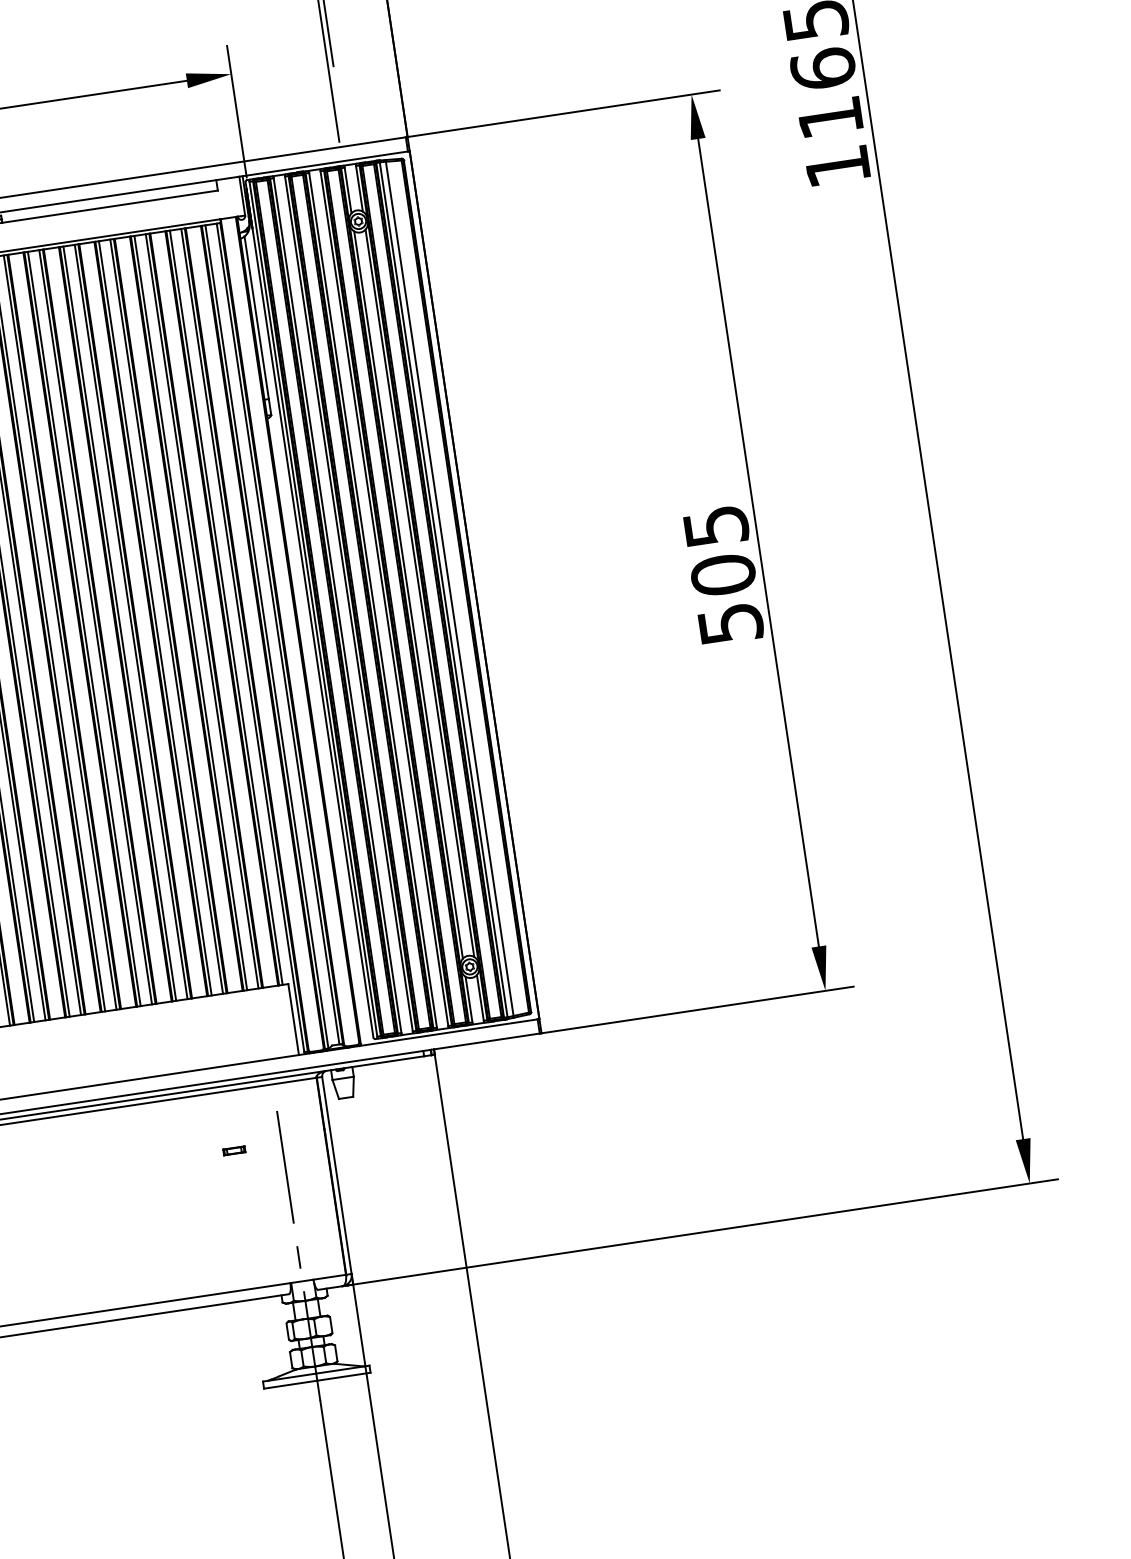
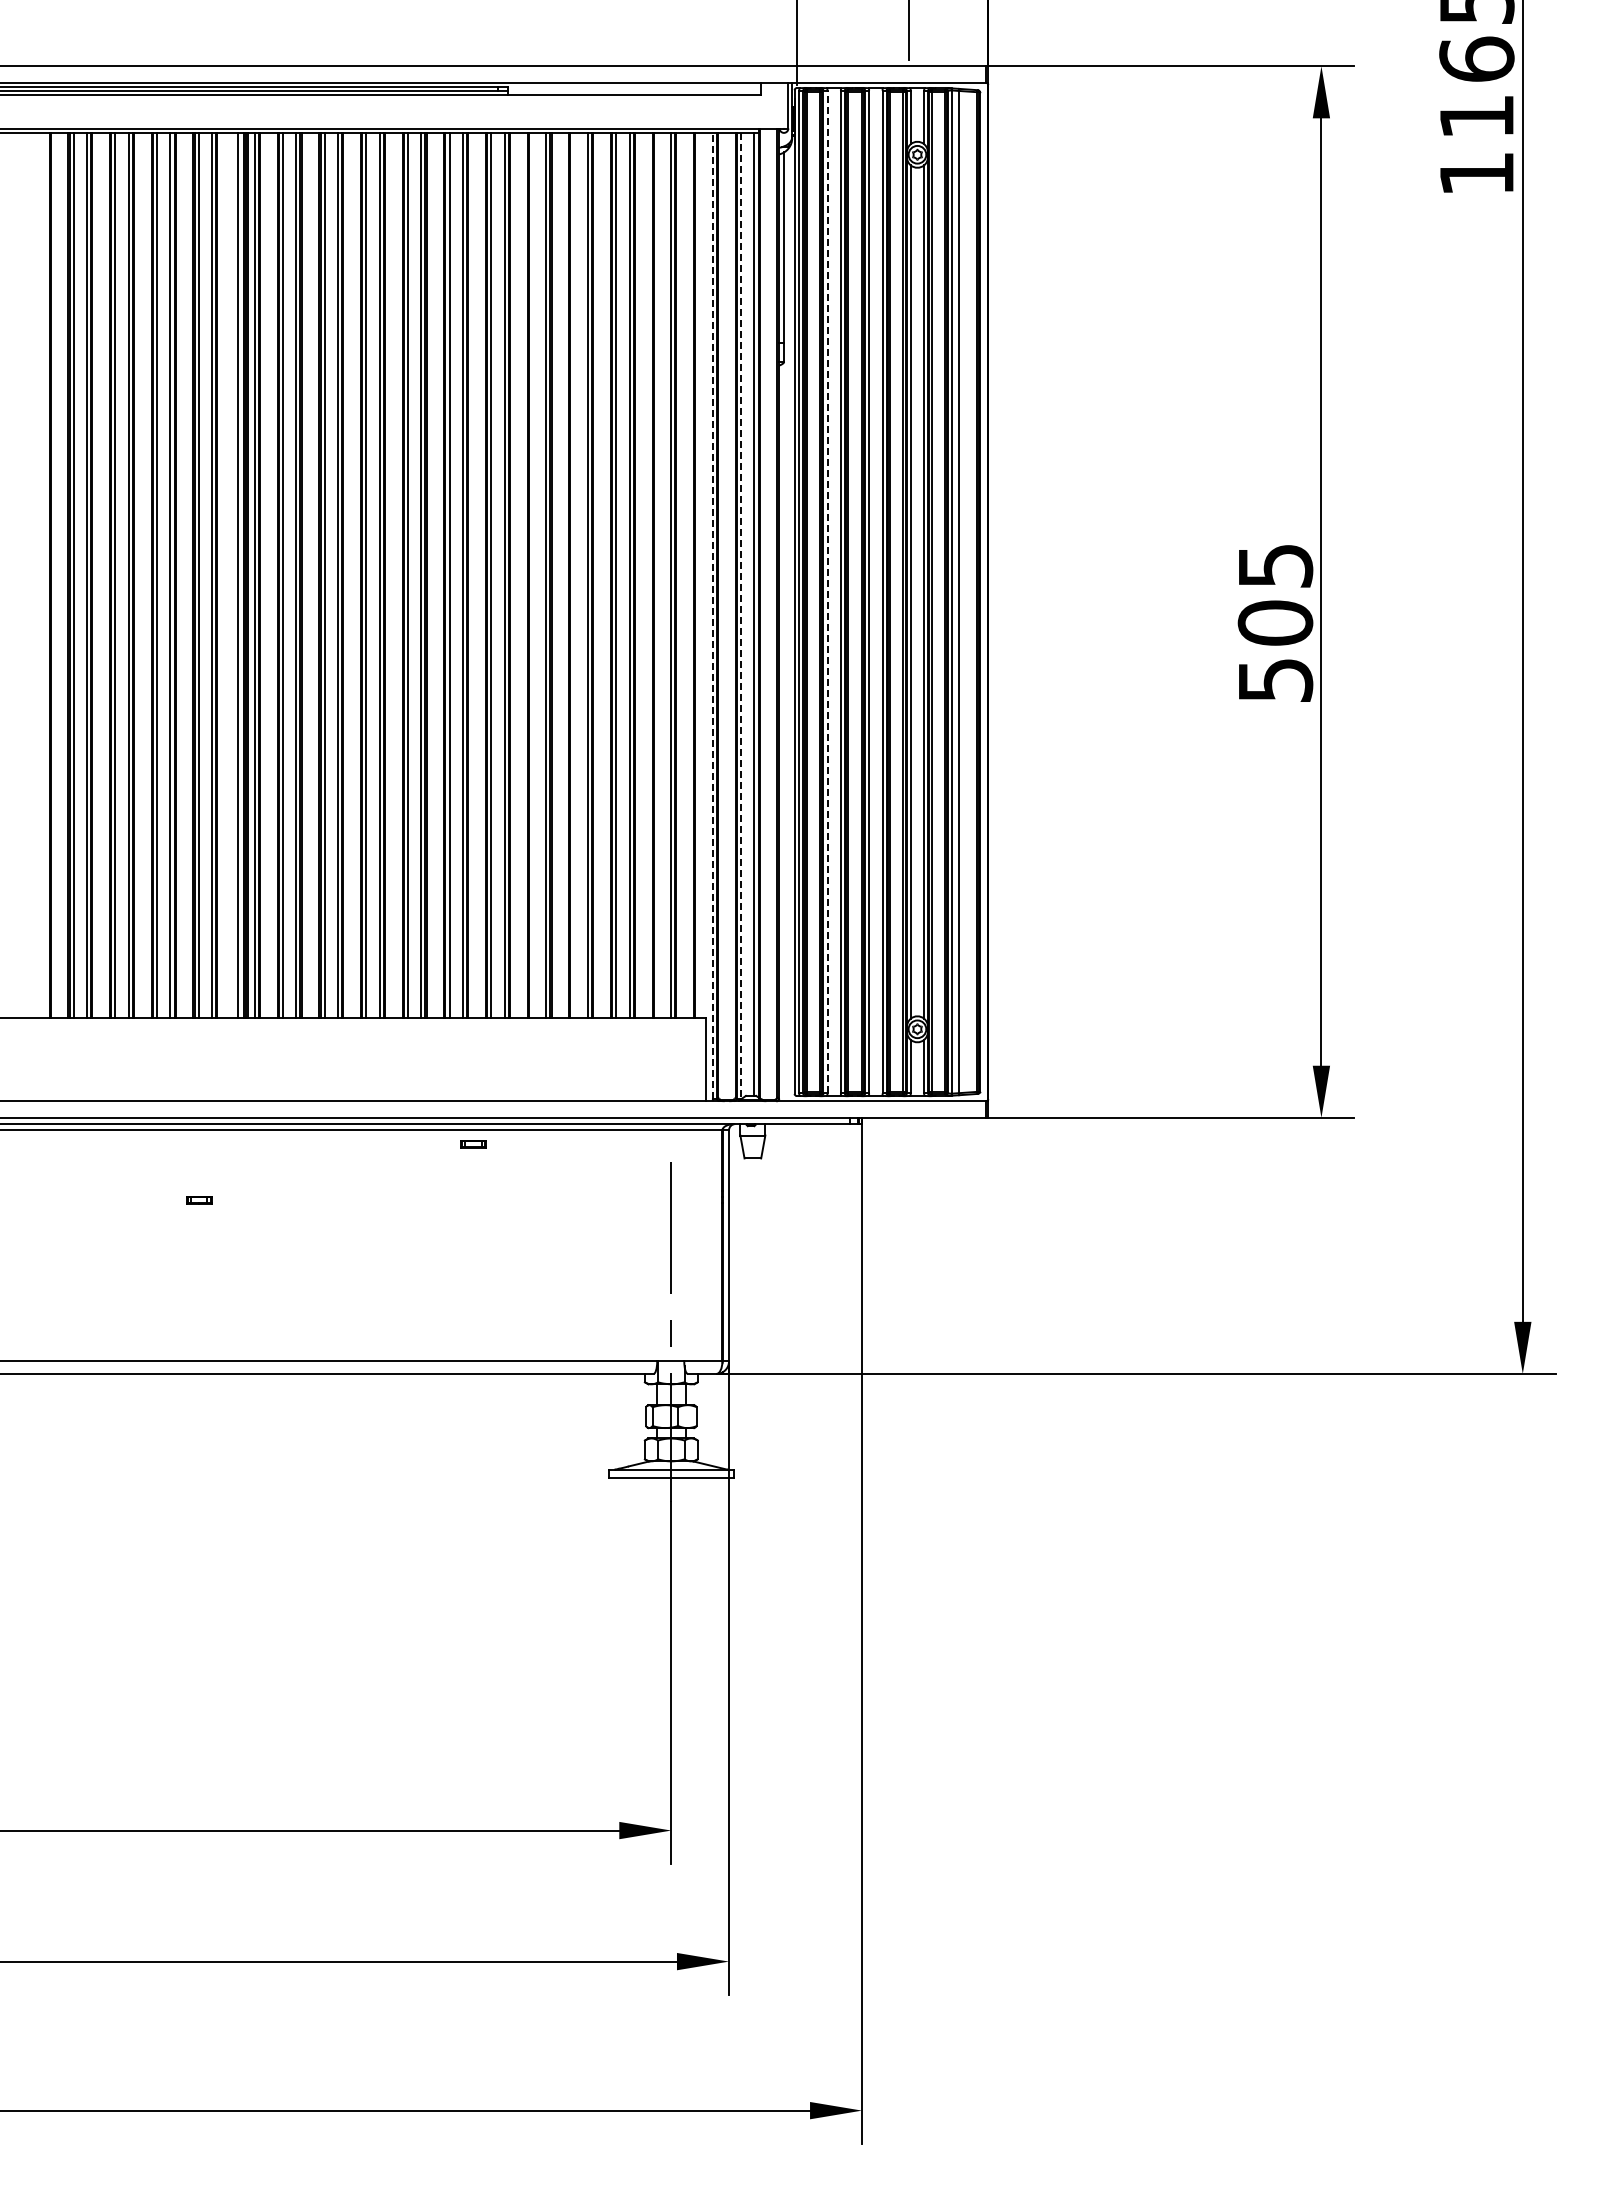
line: (337, 605) -> (827, 591), solid -> dashed
line: (226, 607) -> (699, 574), removed
line: (190, 612) -> (657, 574), removed
line: (119, 622) -> (574, 574), removed
line: (83, 628) -> (532, 574), removed
line: (267, 636) -> (741, 615), solid -> dashed
line: (242, 640) -> (712, 615), solid -> dashed
part: (234, 1151) -> (473, 1144), moved

